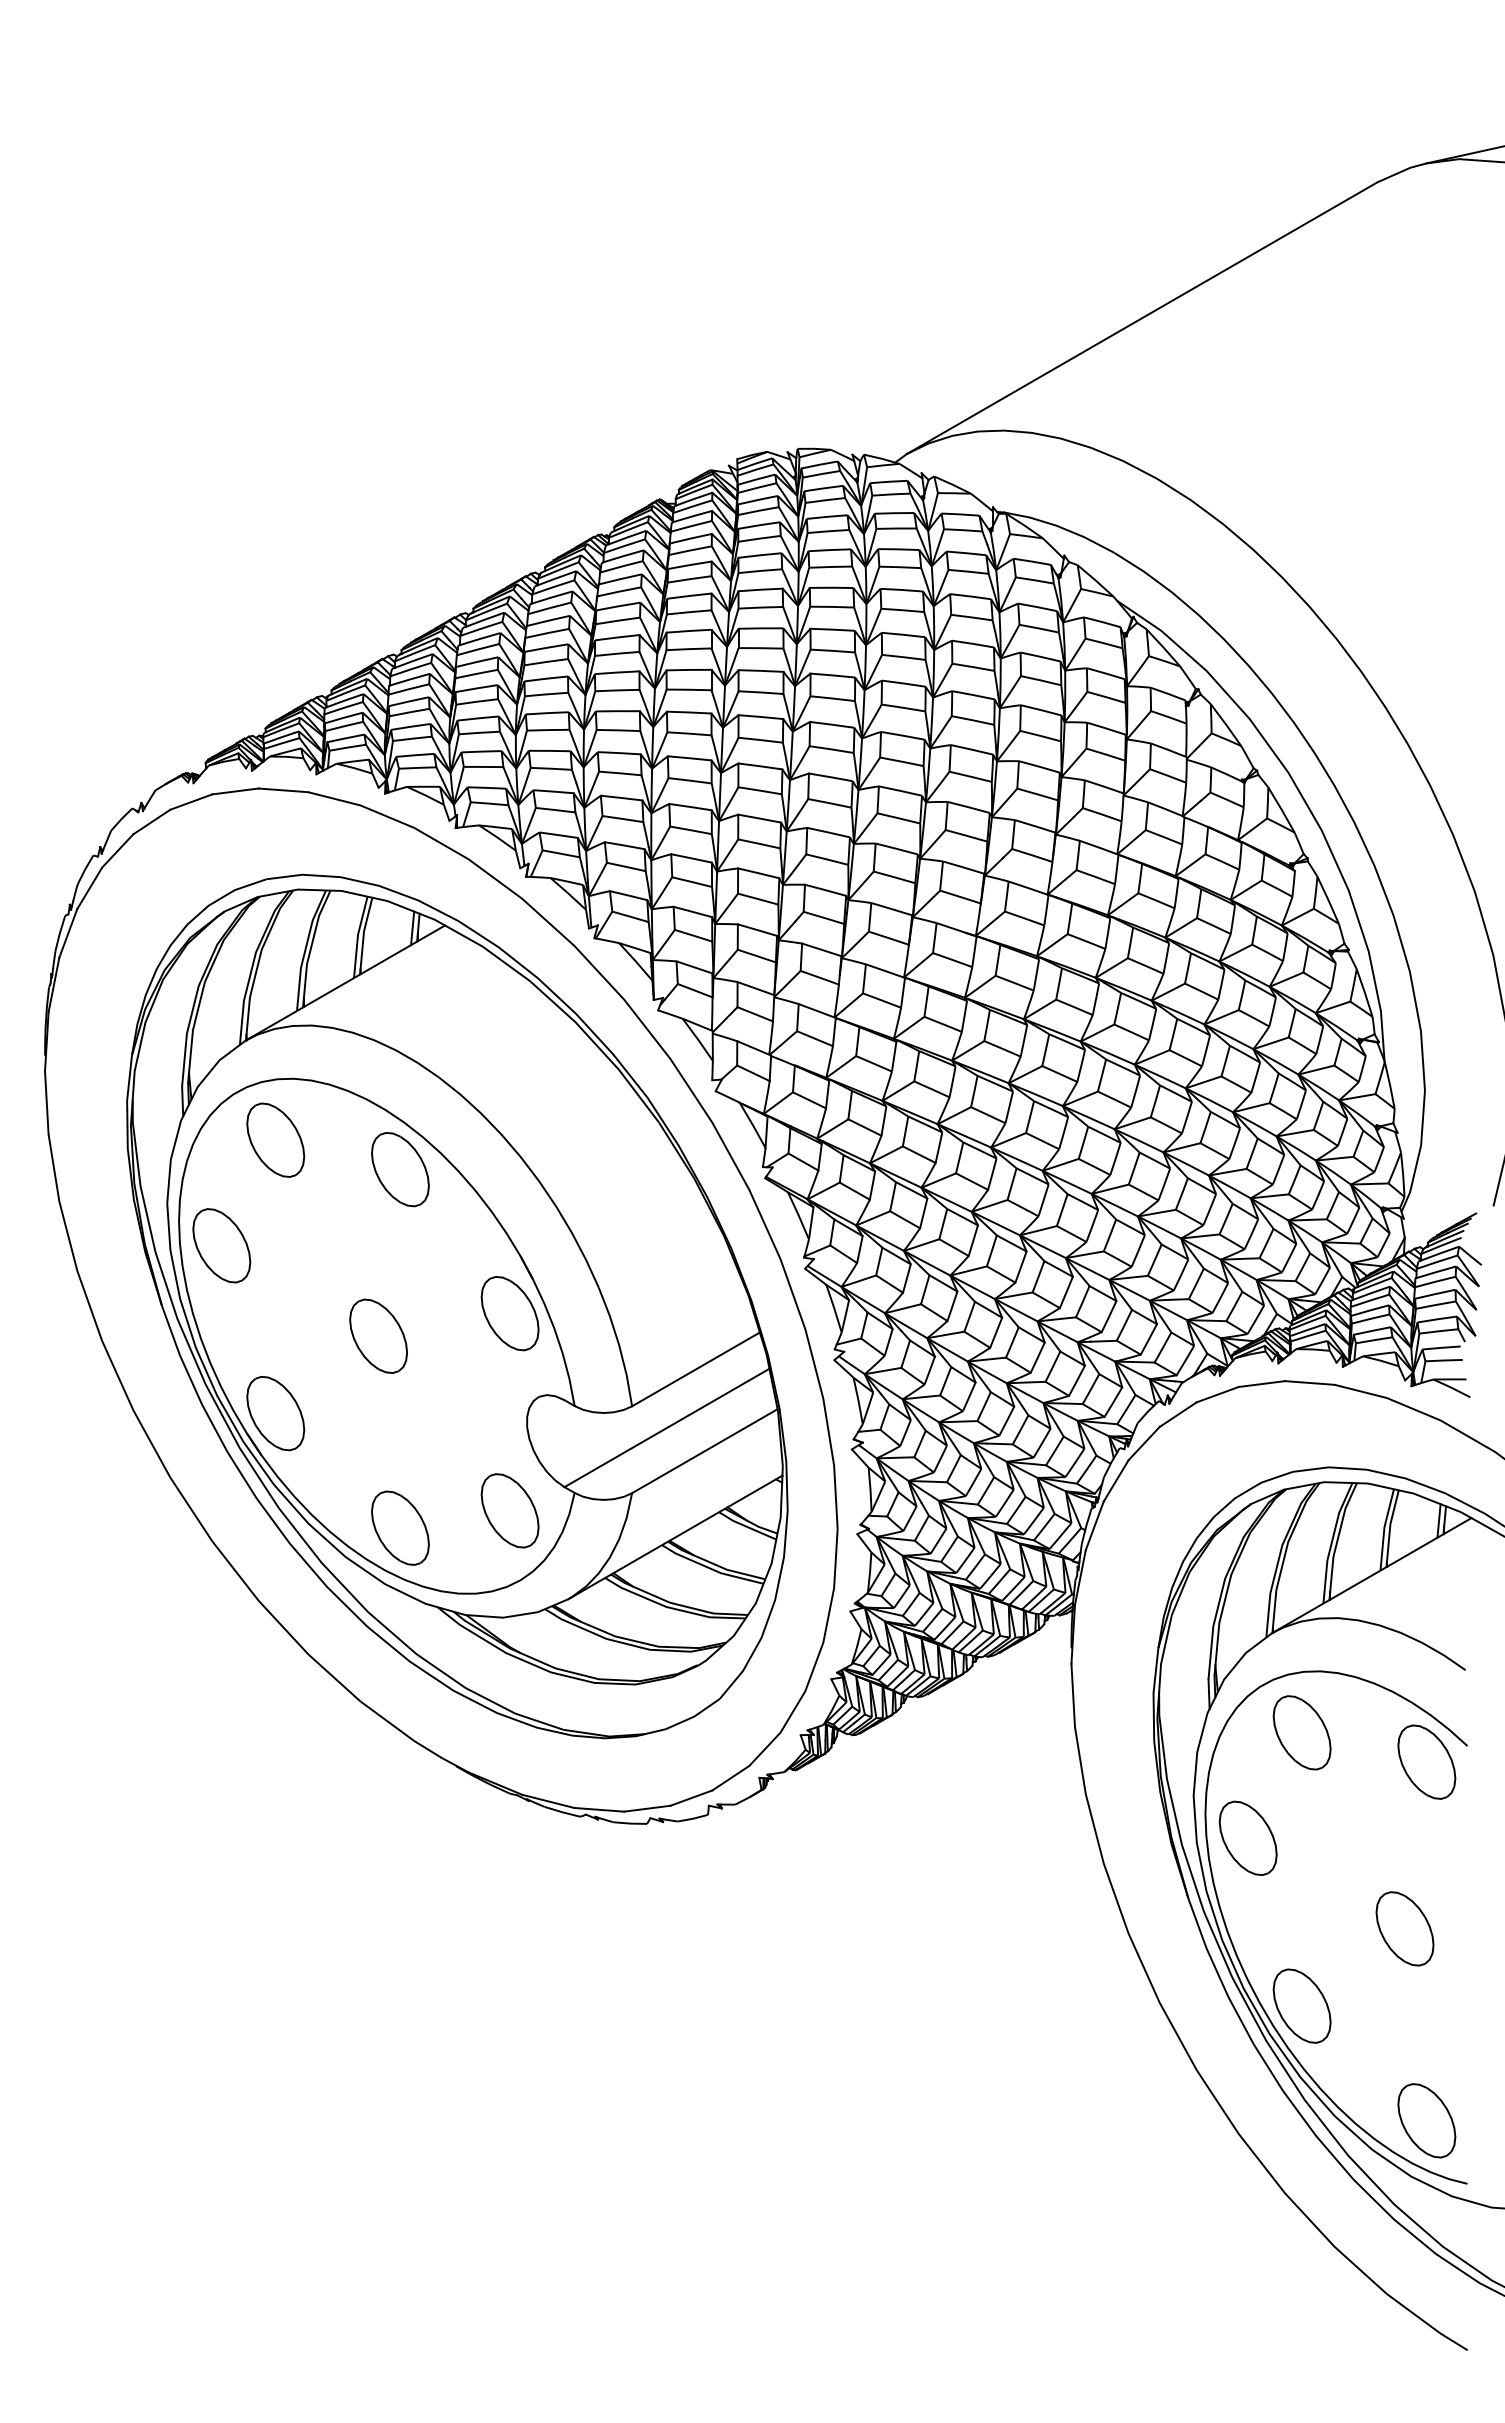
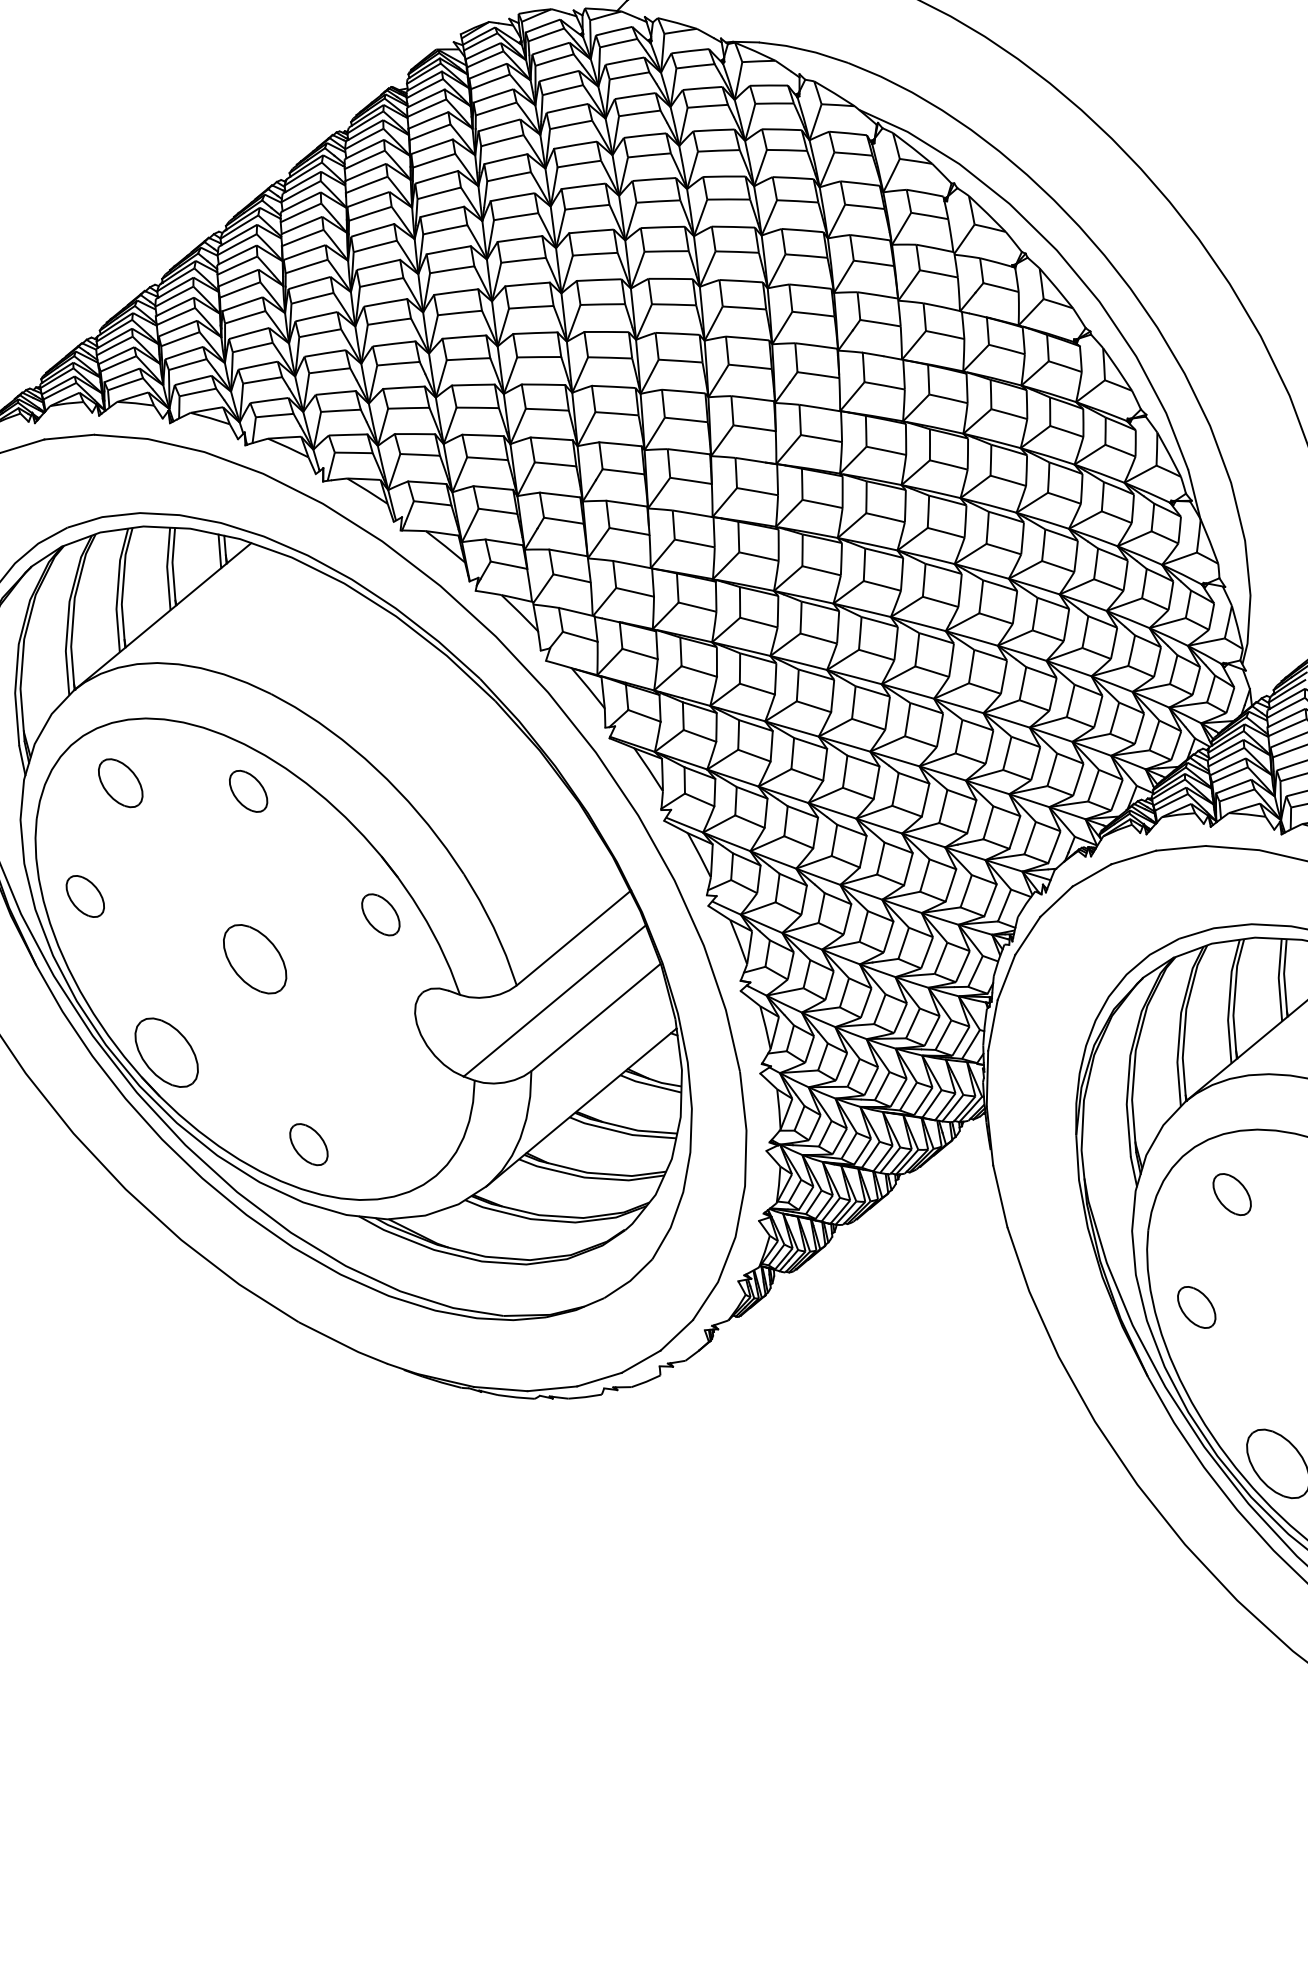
part: (275, 1139) -> (120, 782), size x0.7
part: (400, 1169) -> (248, 791), size x0.6
part: (221, 1245) -> (84, 896), size x0.6
part: (509, 1313) -> (380, 914), size x0.6
part: (509, 1510) -> (413, 1108), removed
part: (400, 1527) -> (308, 1144), size x0.6
part: (1301, 1732) -> (1231, 1194), size x0.6
part: (1247, 1837) -> (1196, 1306), size x0.6

